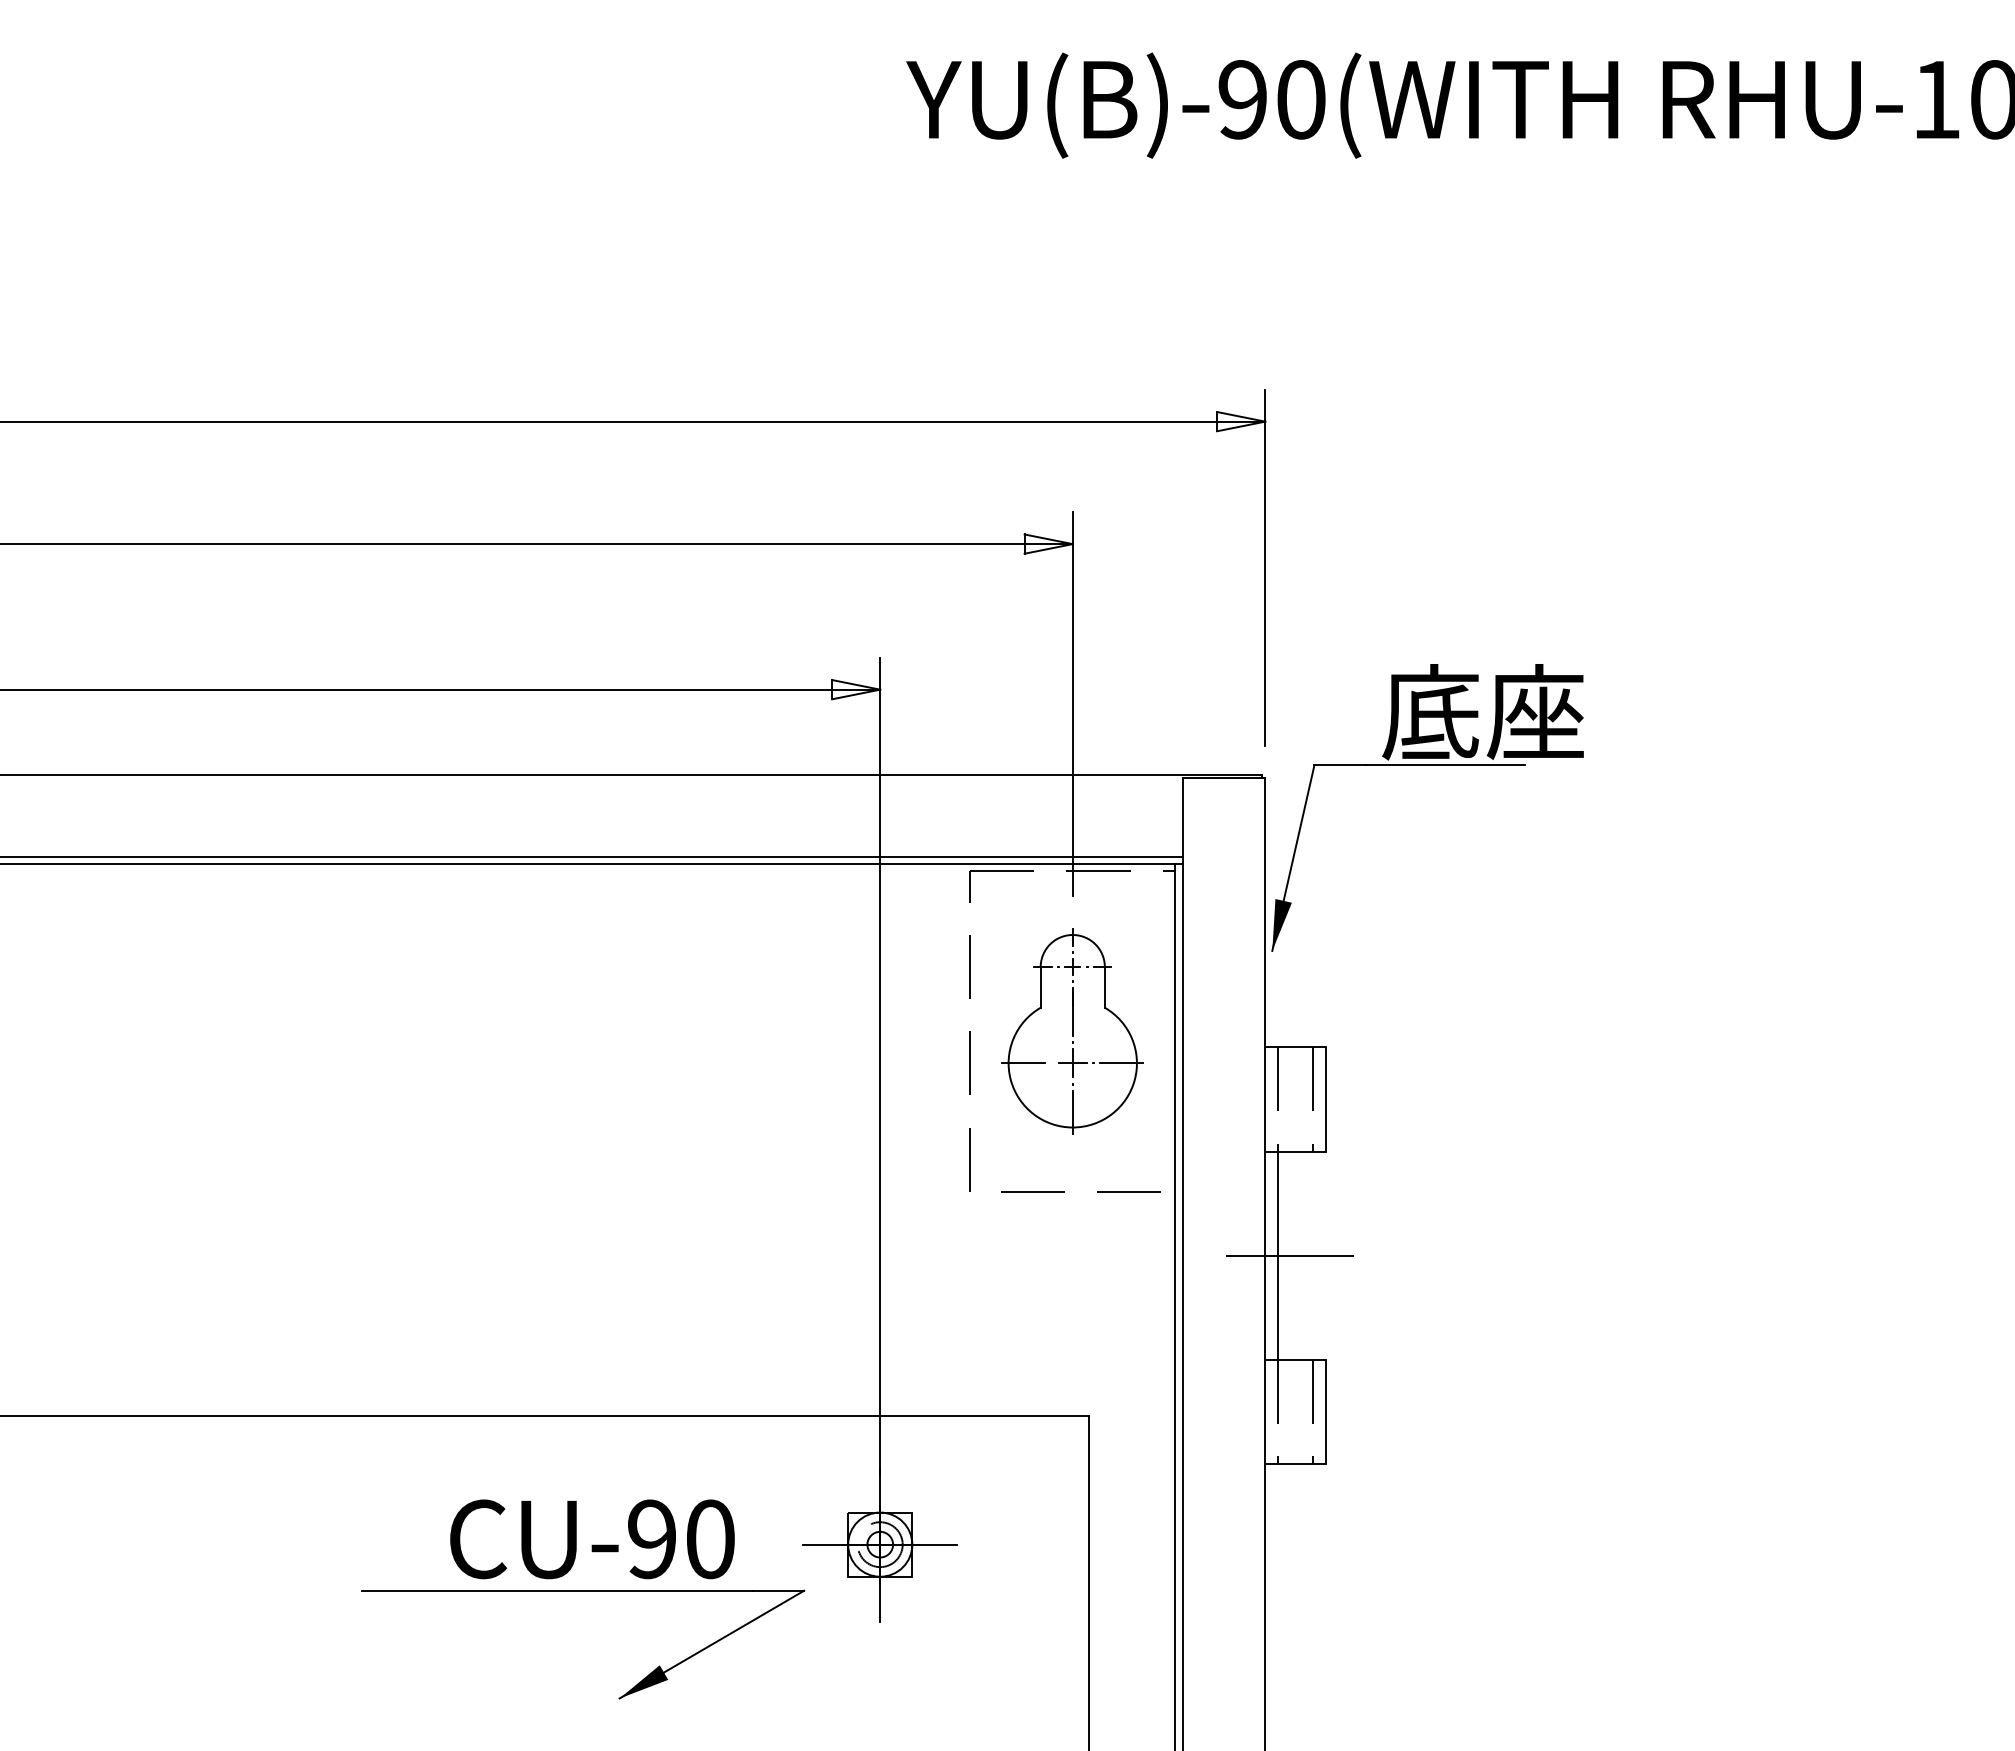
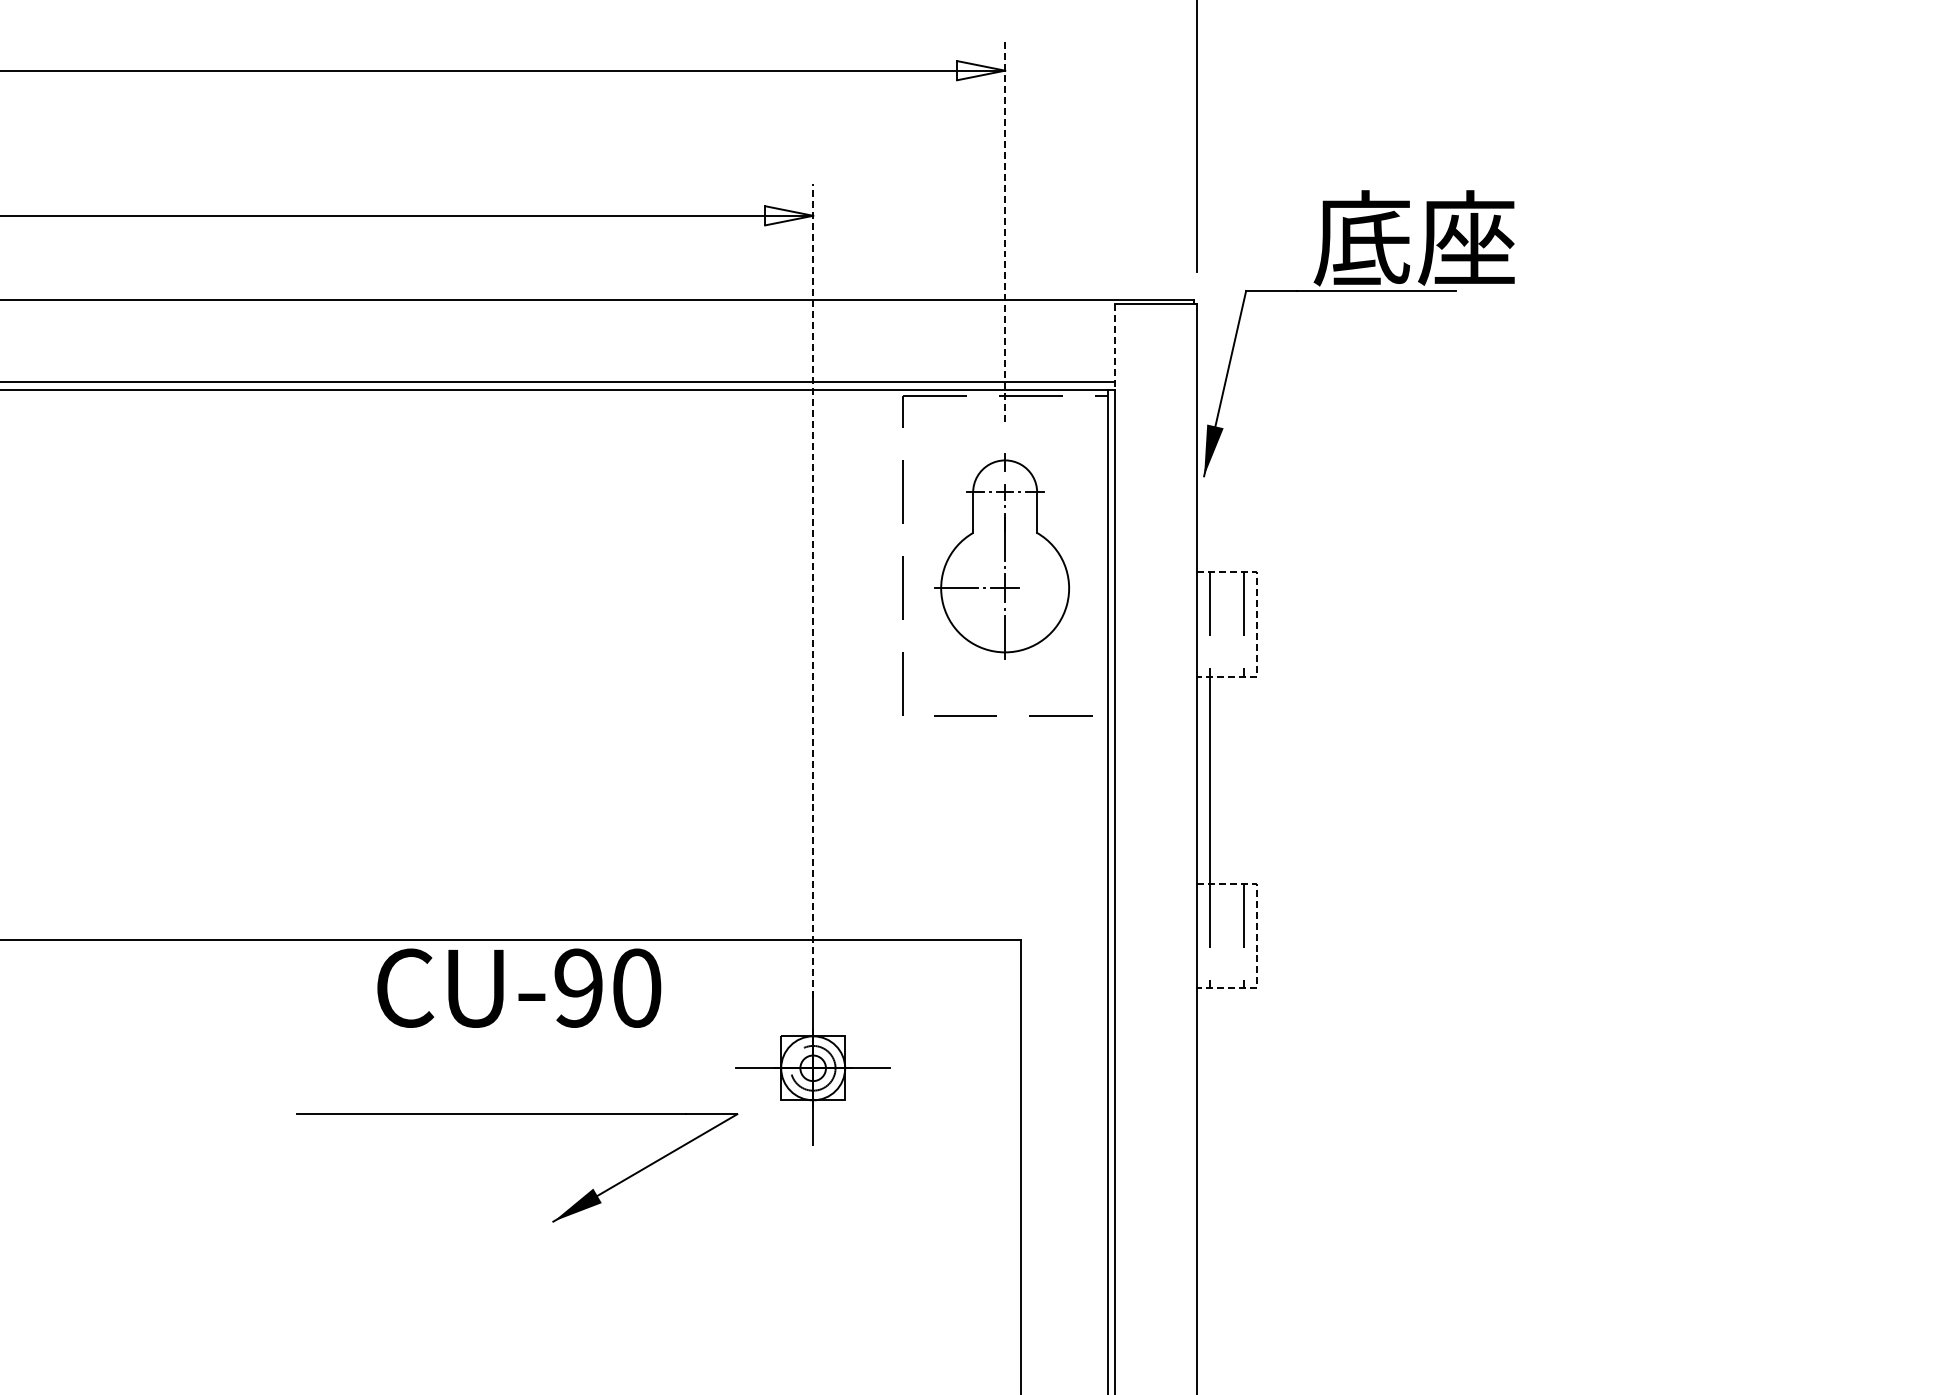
line: (1072, 703) -> (1004, 229), solid -> dashed
line: (1183, 821) -> (1115, 347), solid -> dashed
line: (1121, 1063) -> (1053, 588), removed
line: (880, 1065) -> (813, 590), solid -> dashed
line: (1325, 1100) -> (1257, 625), solid -> dashed
line: (1291, 1255) -> (1223, 780), removed
line: (1325, 1412) -> (1257, 936), solid -> dashed
text: (592, 1539) -> (519, 988), moved

